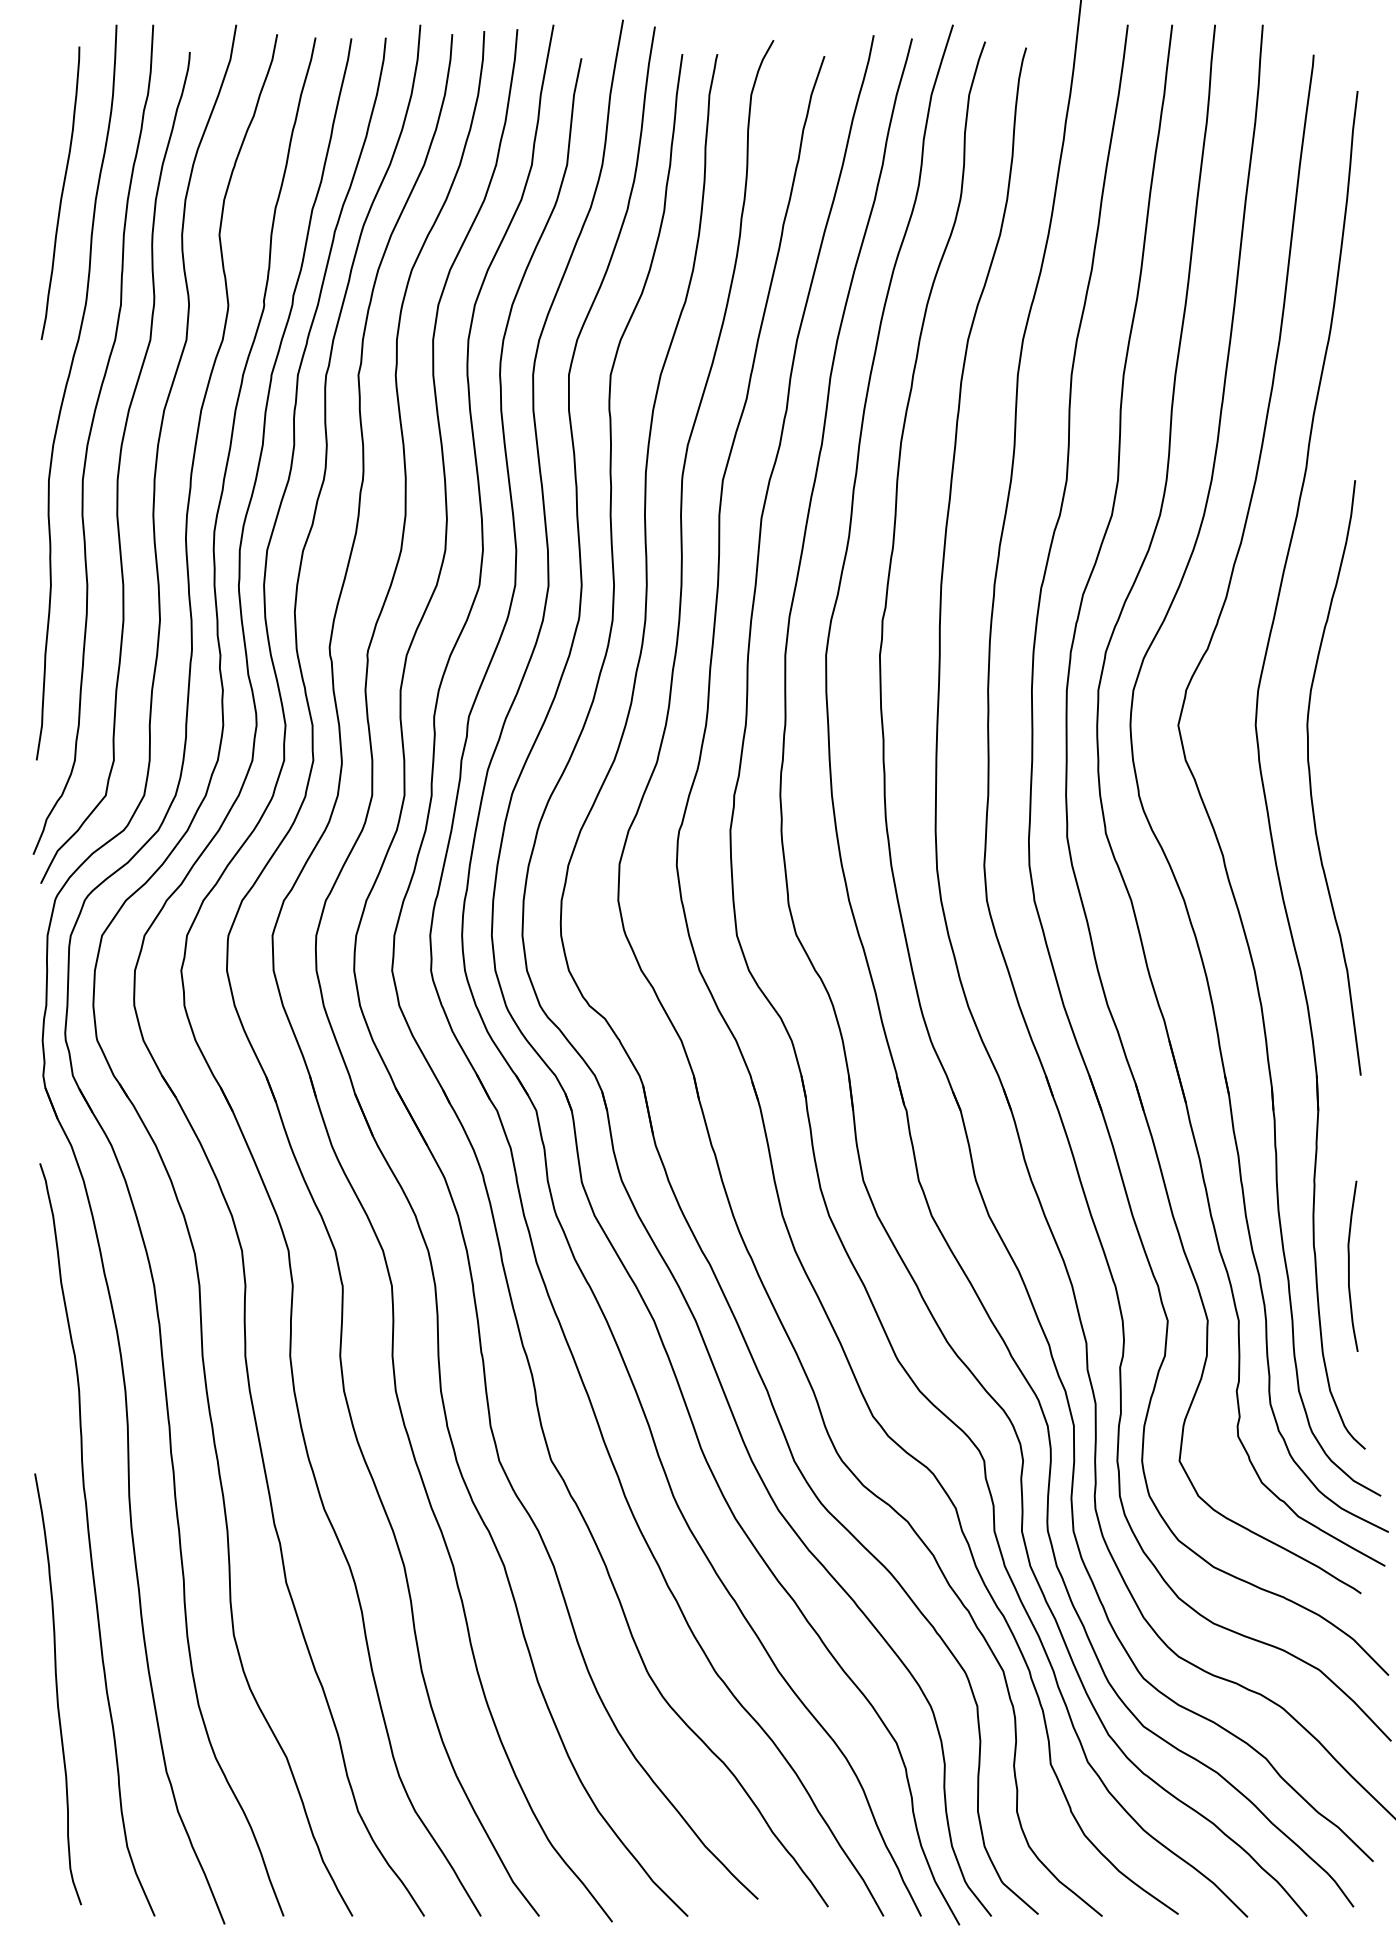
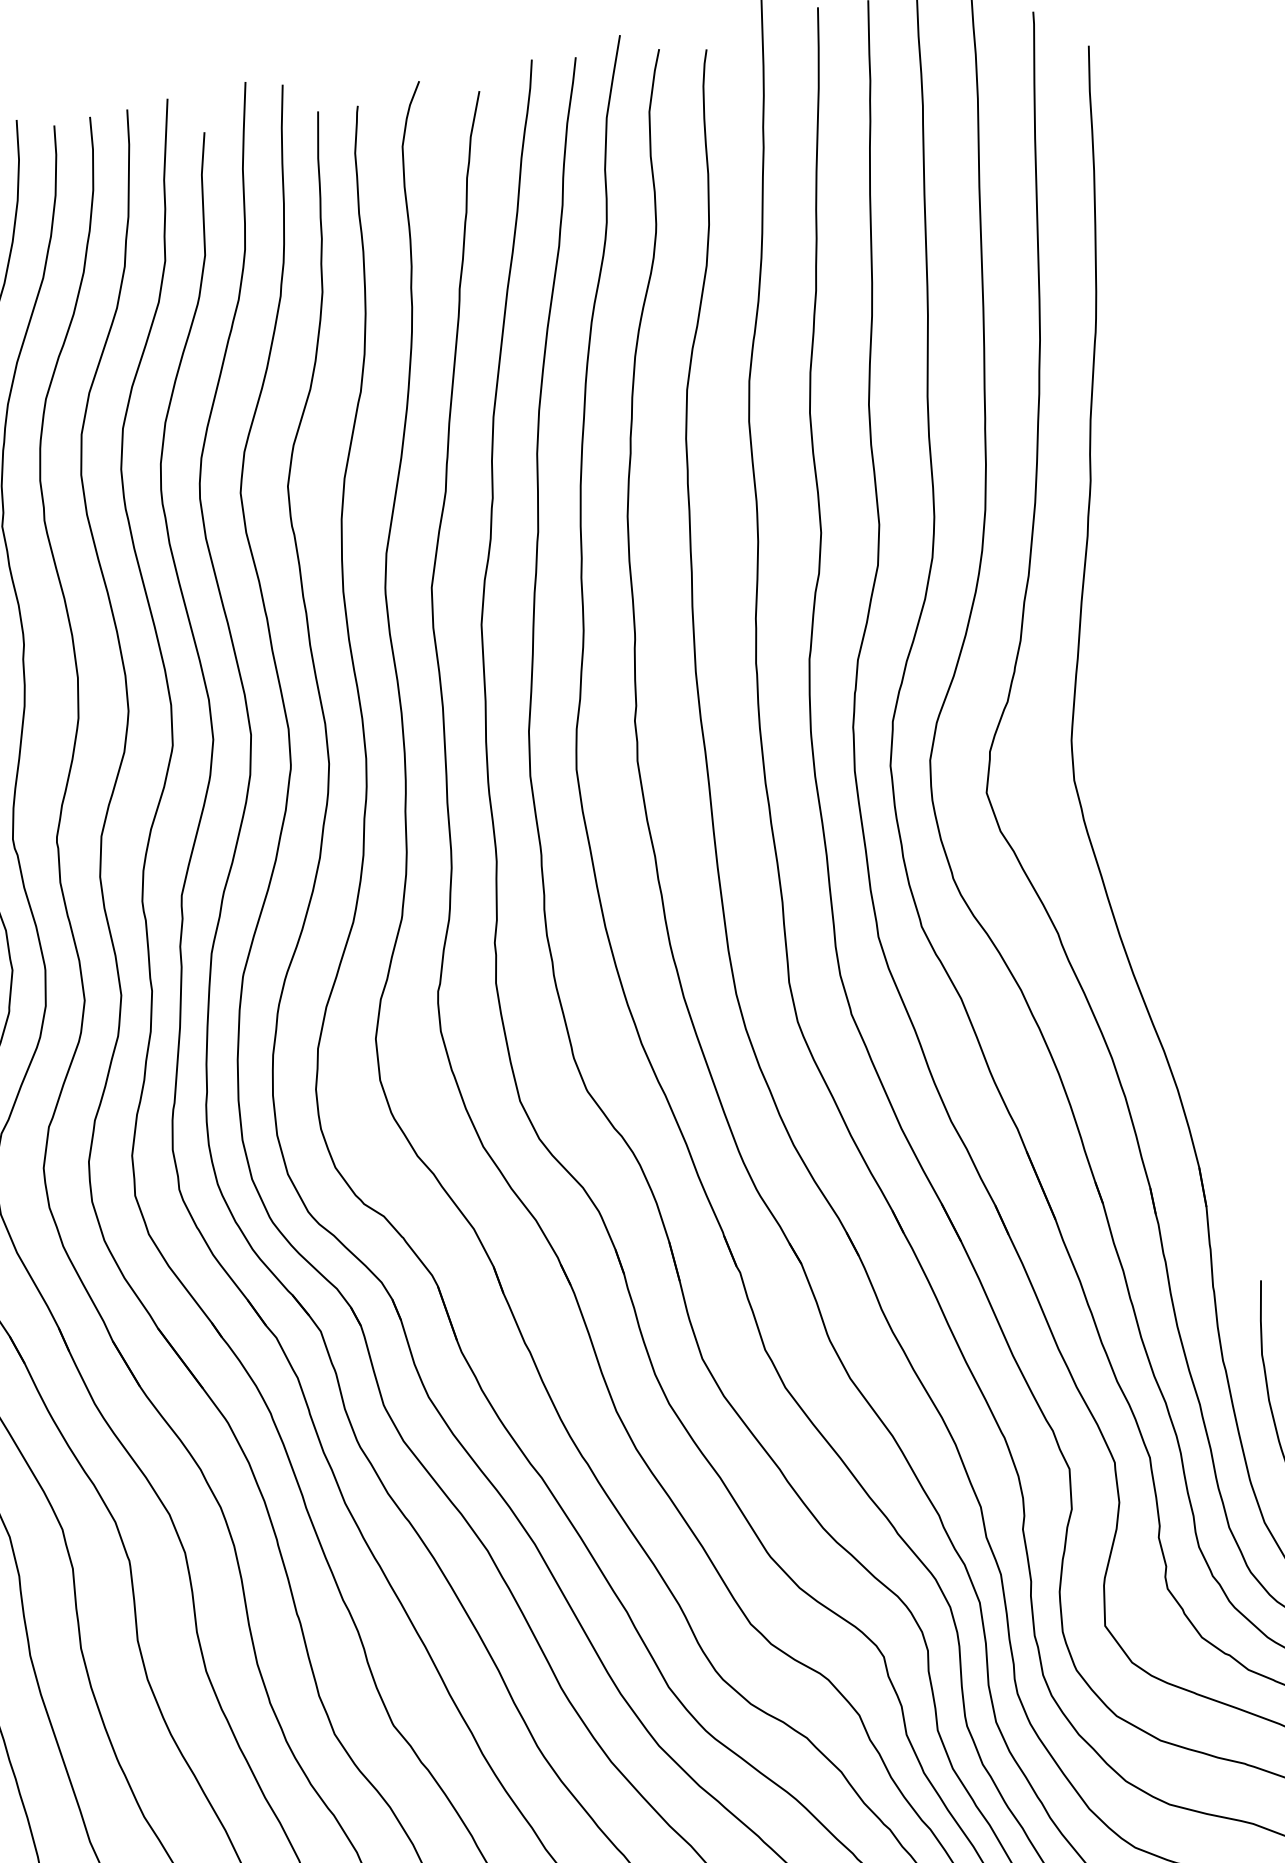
curve: (1311, 782) -> (1146, 836), removed

